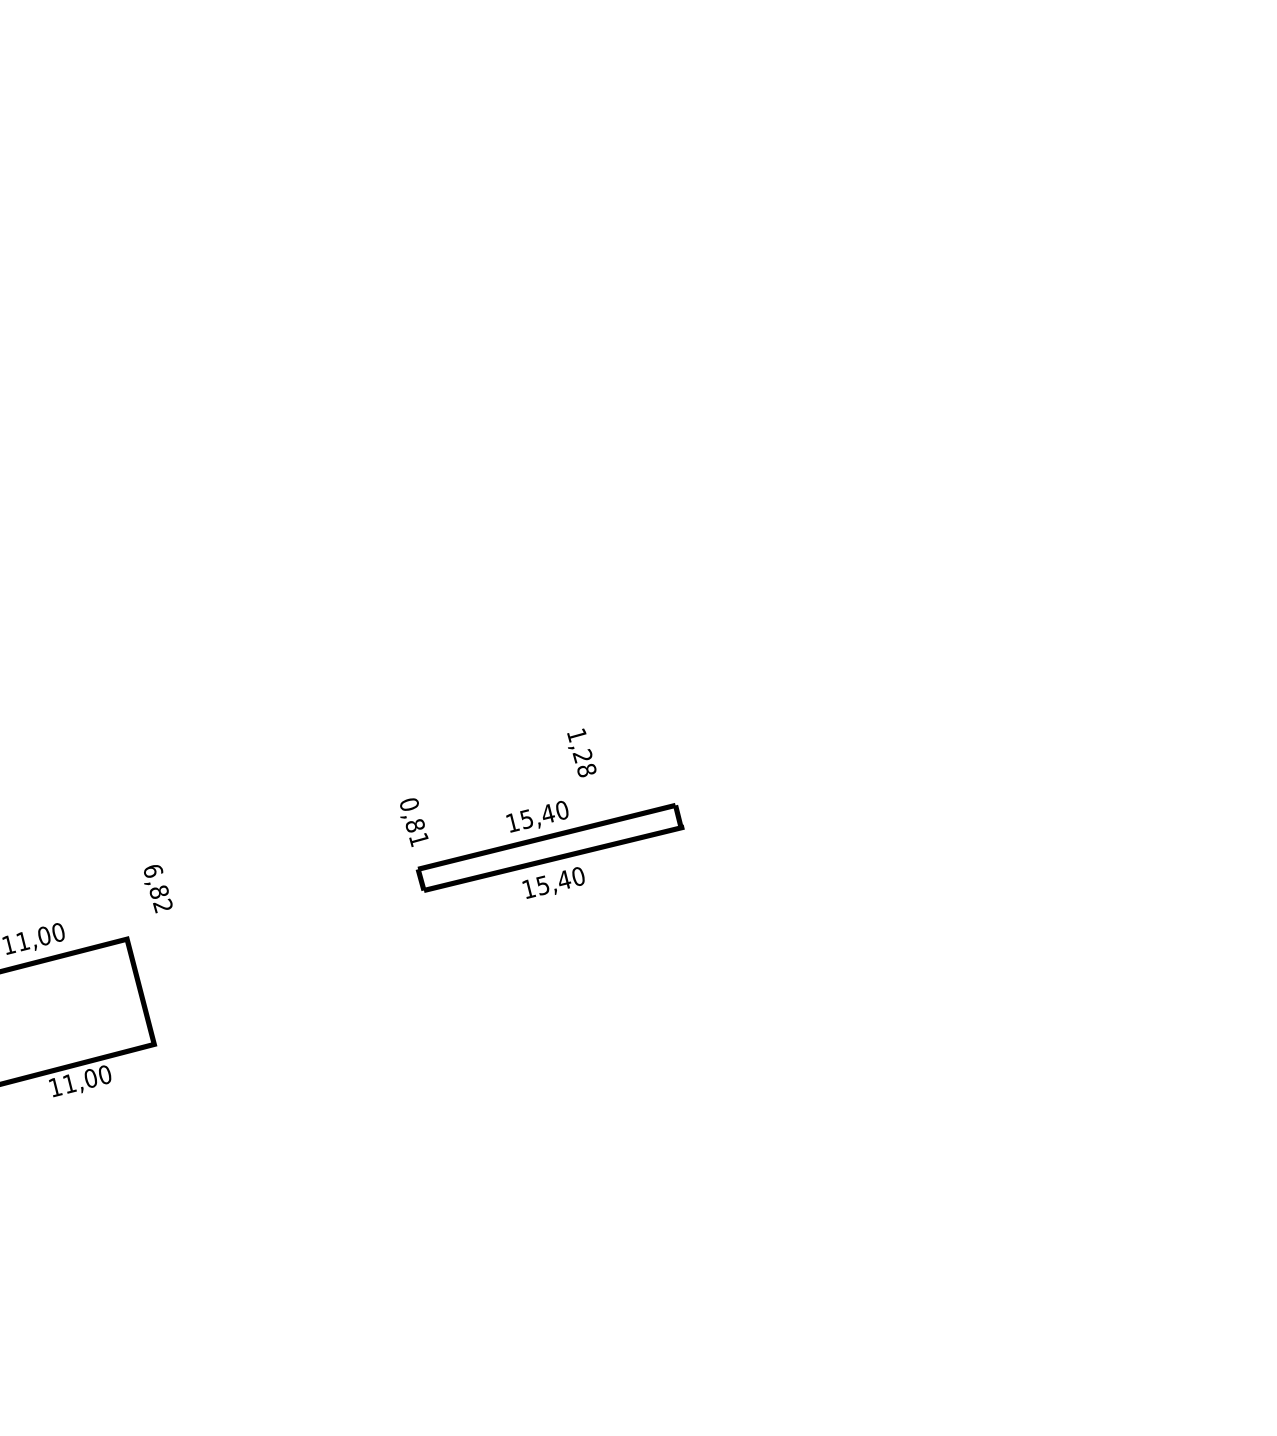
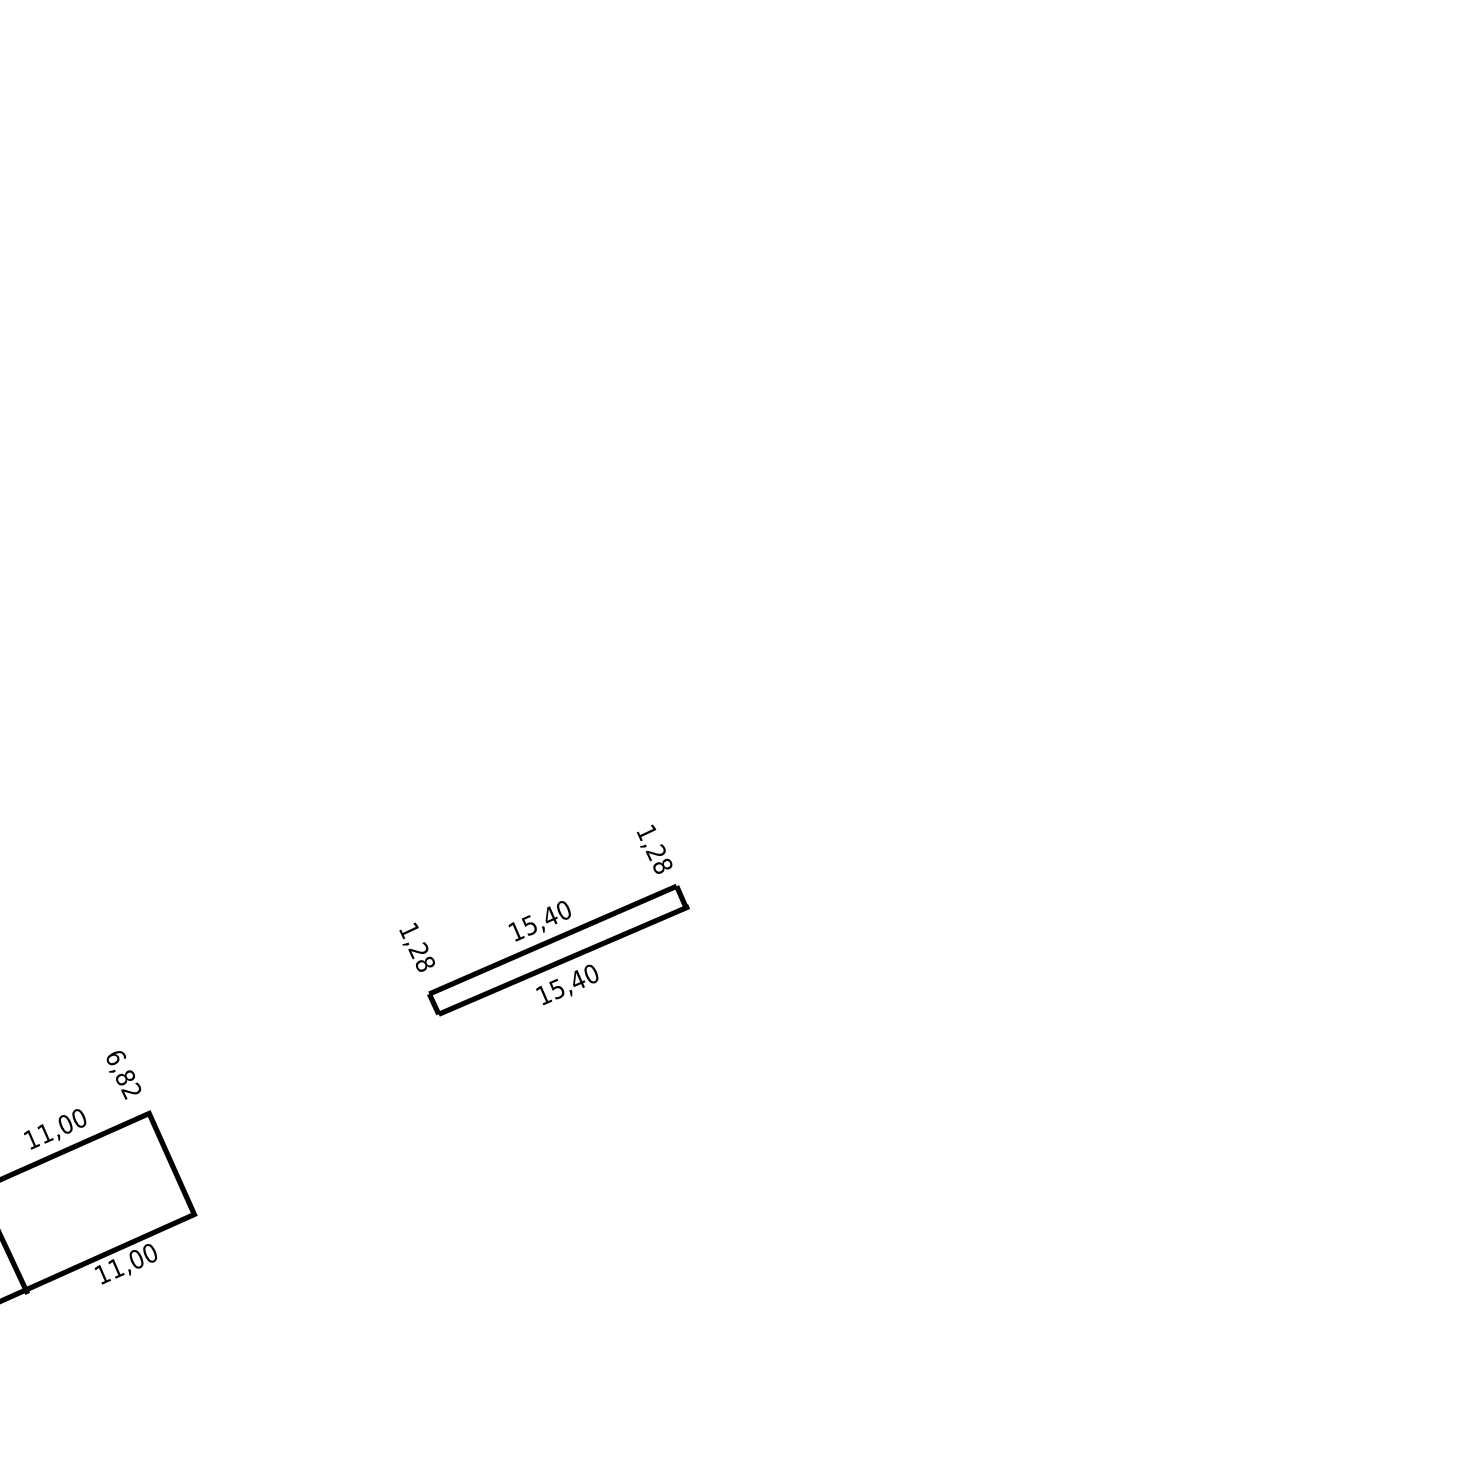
text: (581, 751) -> (654, 848), moved
text: (413, 822) -> (416, 947), 0,81 -> 1,28
text: (157, 889) -> (123, 1075), moved

